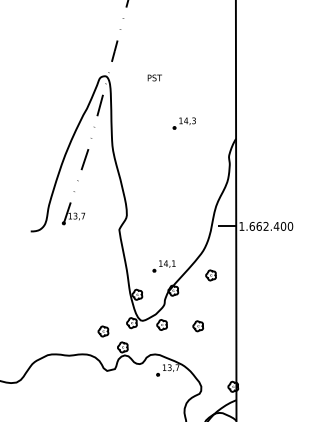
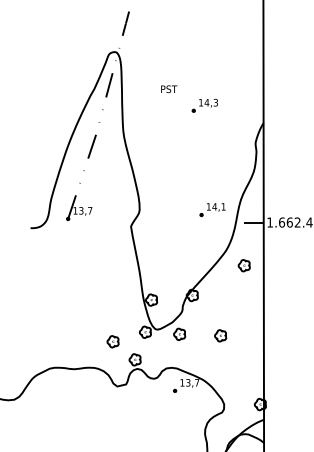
text: (154, 77) -> (168, 88), moved
part: (163, 266) -> (211, 210), moved
part: (210, 275) -> (243, 265), moved

